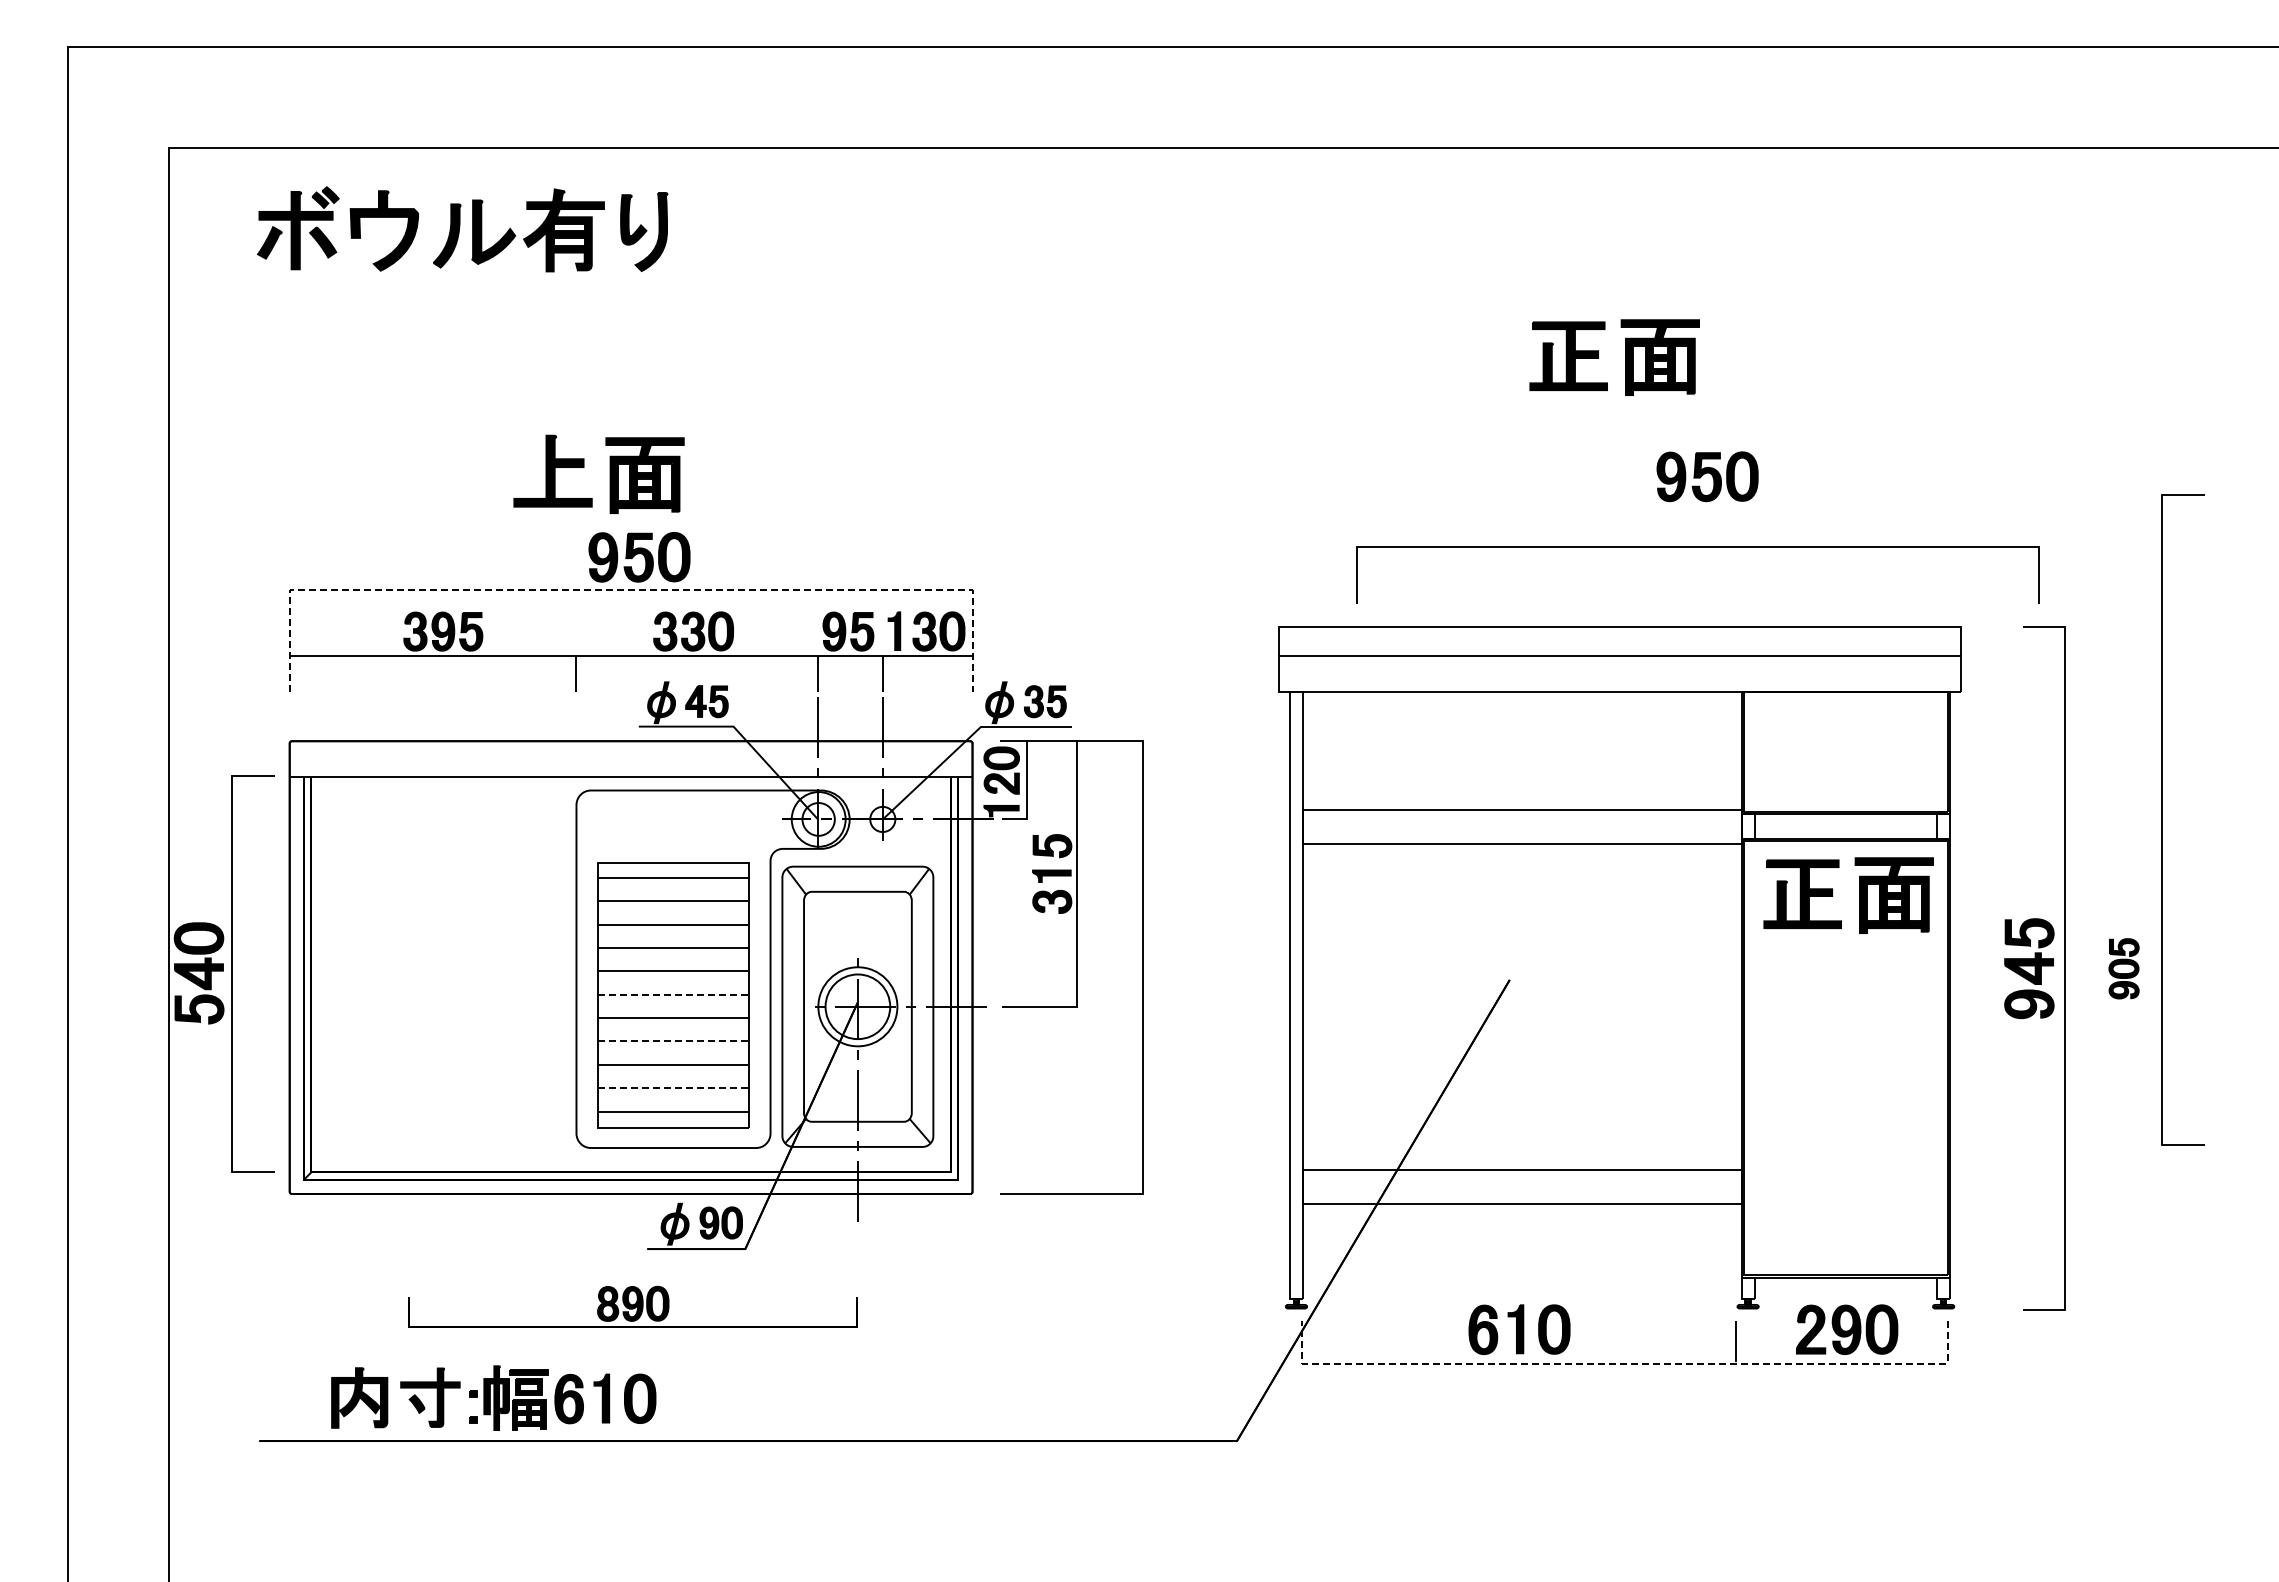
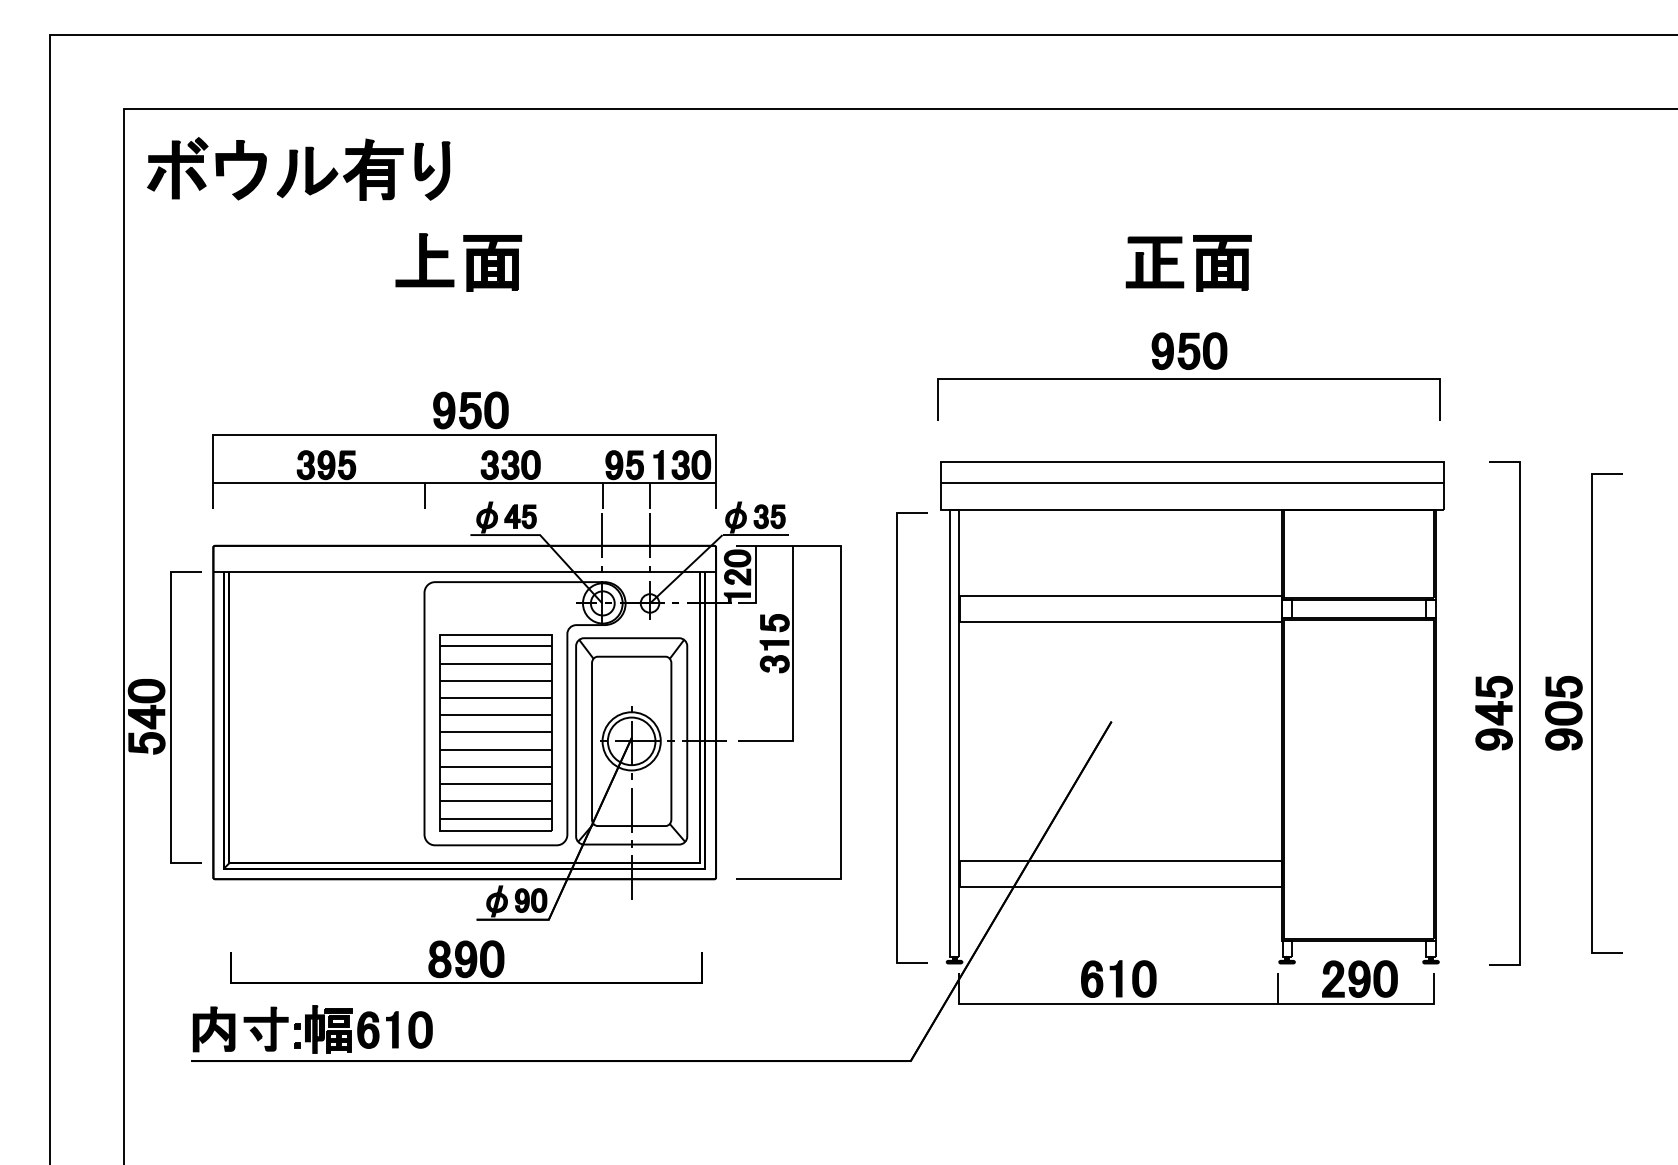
part: (462, 229) -> (298, 169), moved
part: (609, 473) -> (466, 261), moved
part: (1707, 476) -> (1189, 350), moved
line: (1697, 547) -> (1188, 379), moved
line: (631, 590) -> (465, 434), dashed -> solid
line: (2162, 819) -> (1592, 713), moved
part: (1859, 895) -> (1369, 659), removed
part: (2123, 968) -> (1563, 713), size x1.67
line: (674, 994) -> (496, 732), dashed -> solid
line: (1219, 1001) -> (897, 737), added
line: (674, 1041) -> (496, 766), dashed -> solid
line: (674, 1088) -> (496, 801), dashed -> solid
part: (632, 1306) -> (465, 962), size x1.43
line: (1625, 1363) -> (1196, 1003), dashed -> solid
part: (493, 1397) -> (312, 1029), moved

